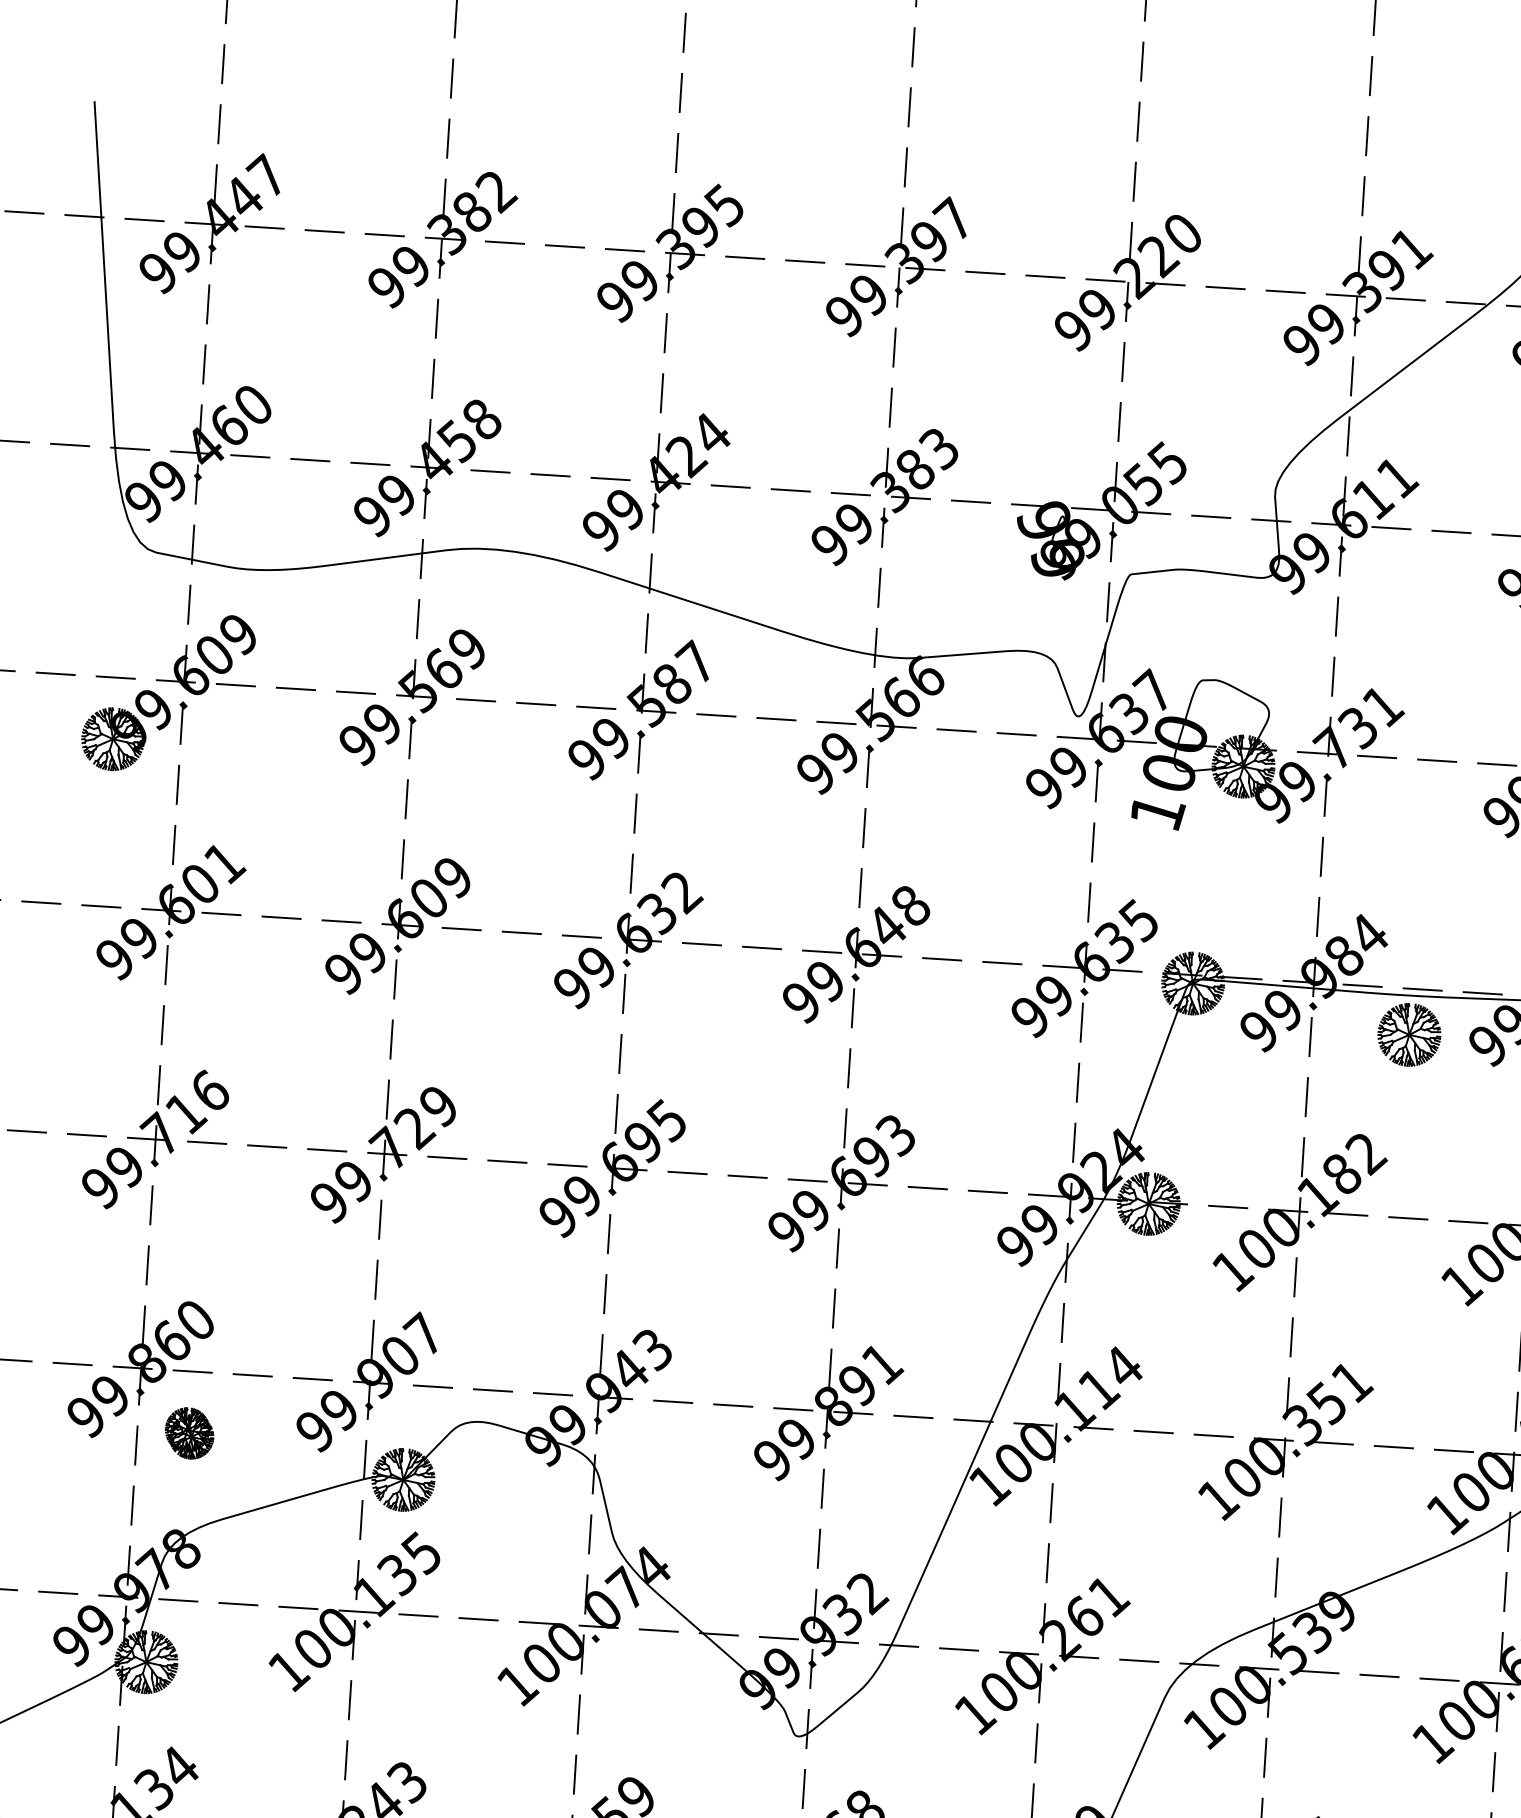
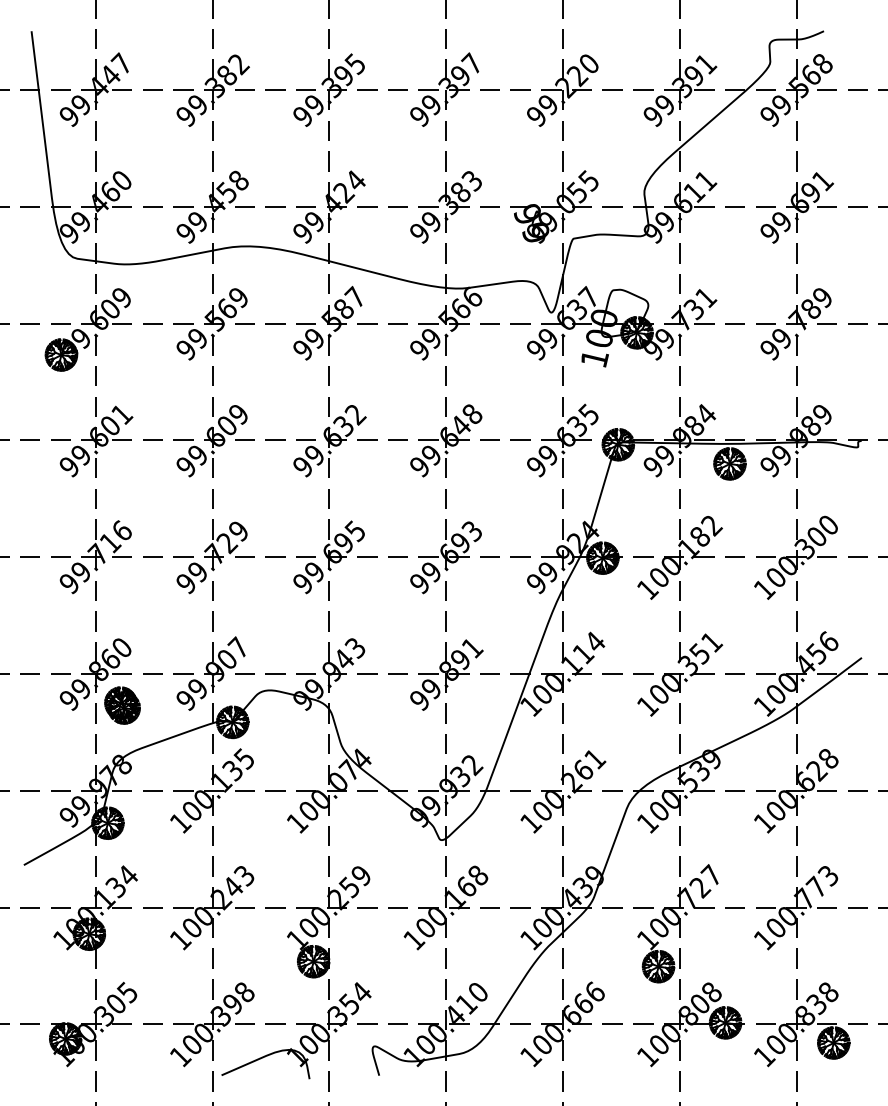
part: (189, 1433) -> (122, 705), size x1.43

